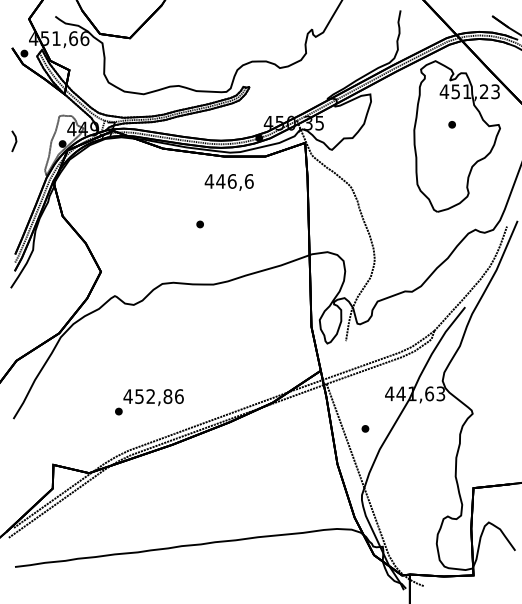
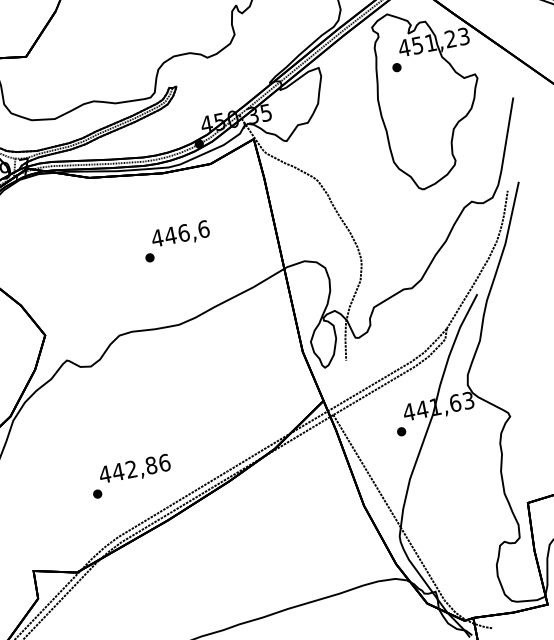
part: (451, 124) -> (396, 67), moved
text: (228, 182) -> (179, 235), moved
text: (139, 396) -> (118, 471), 452,86 -> 442,86
part: (365, 428) -> (401, 431), moved

